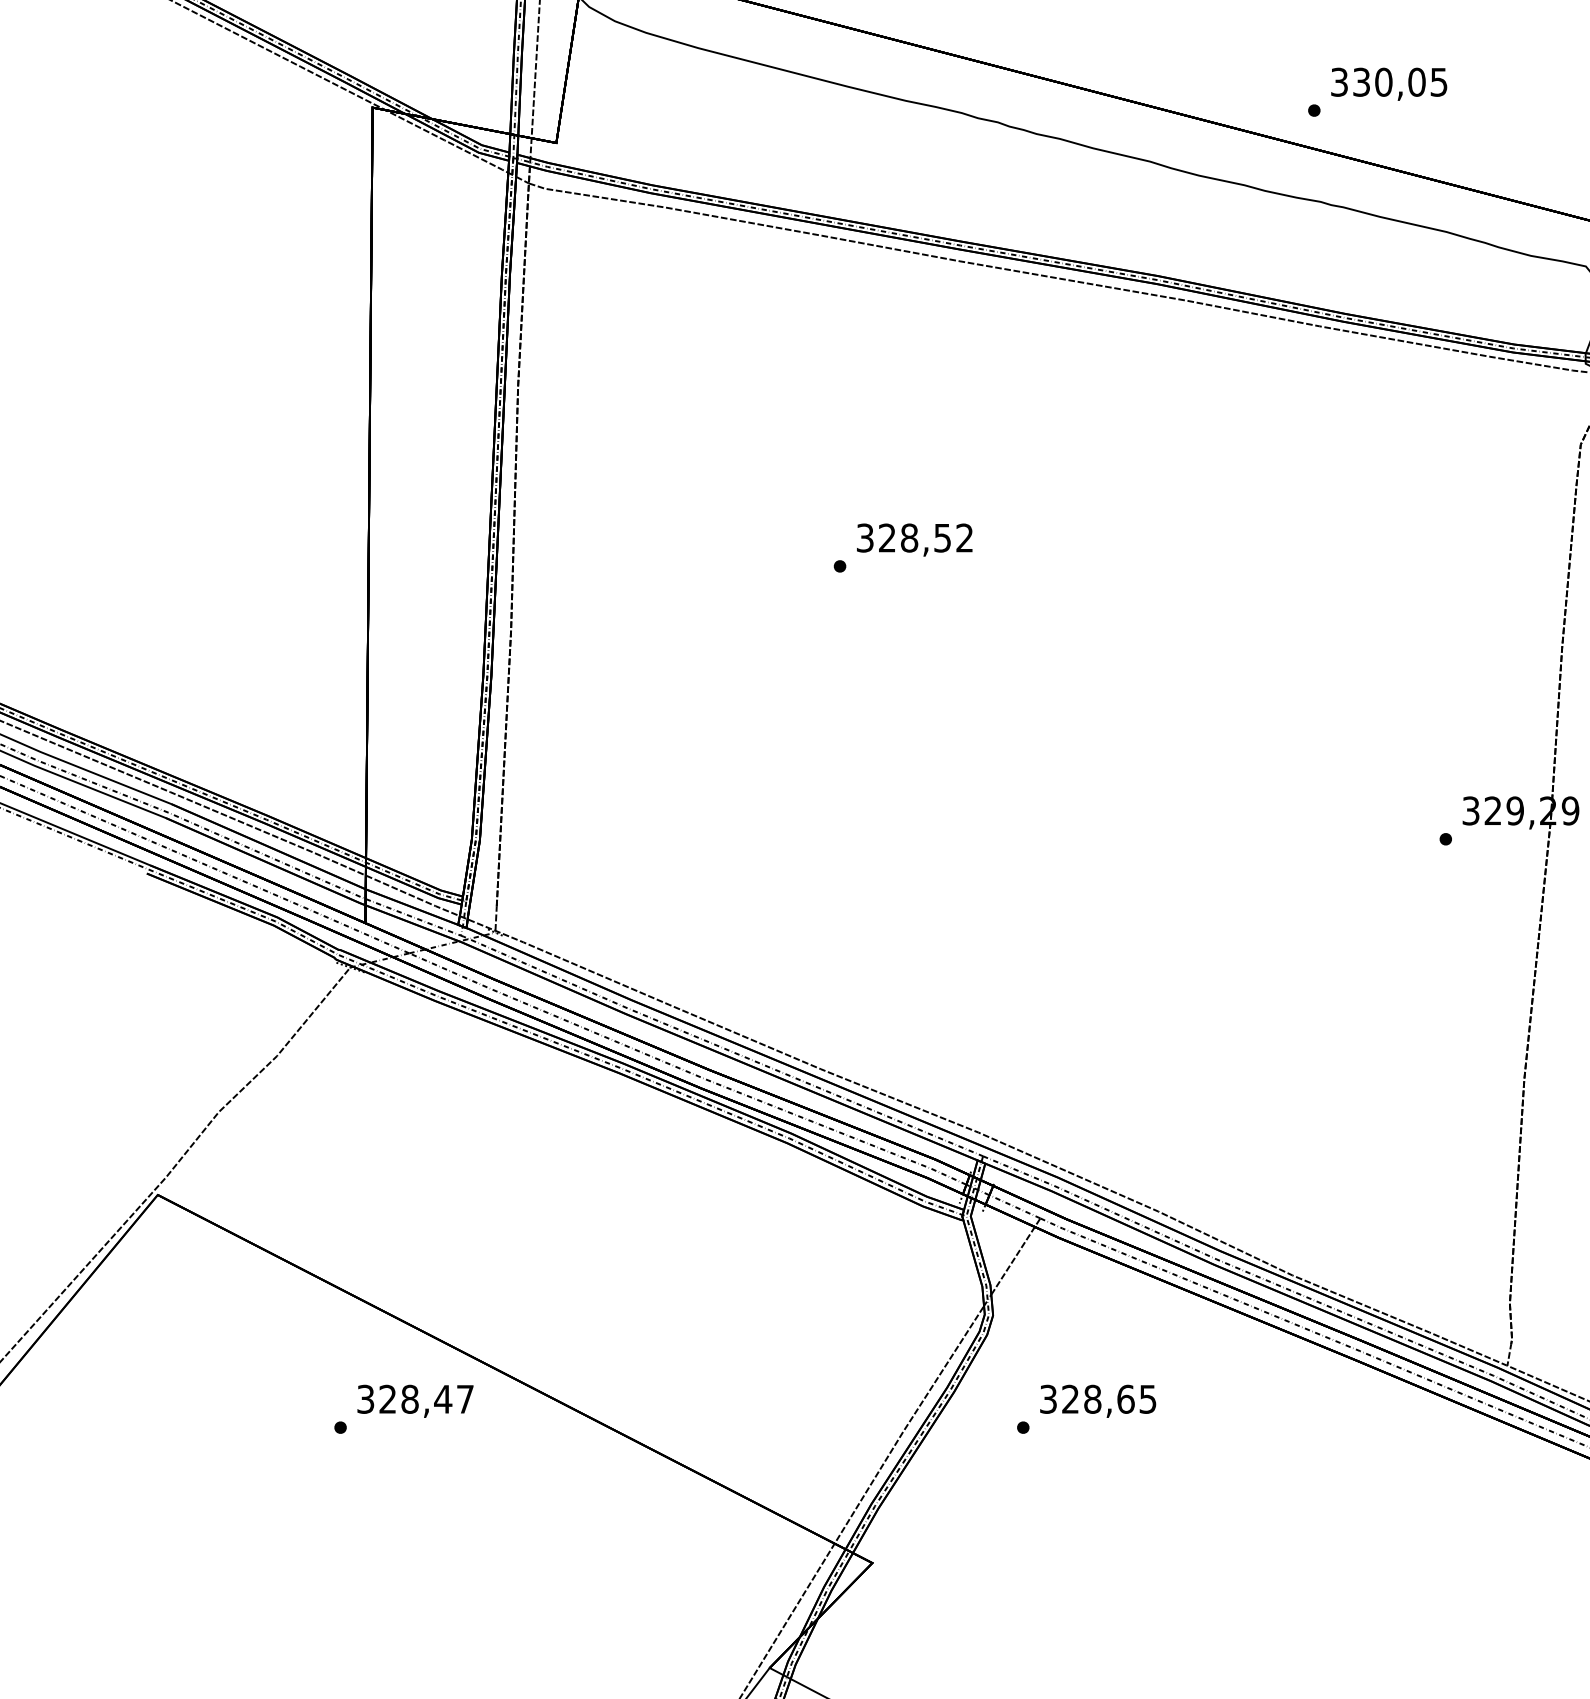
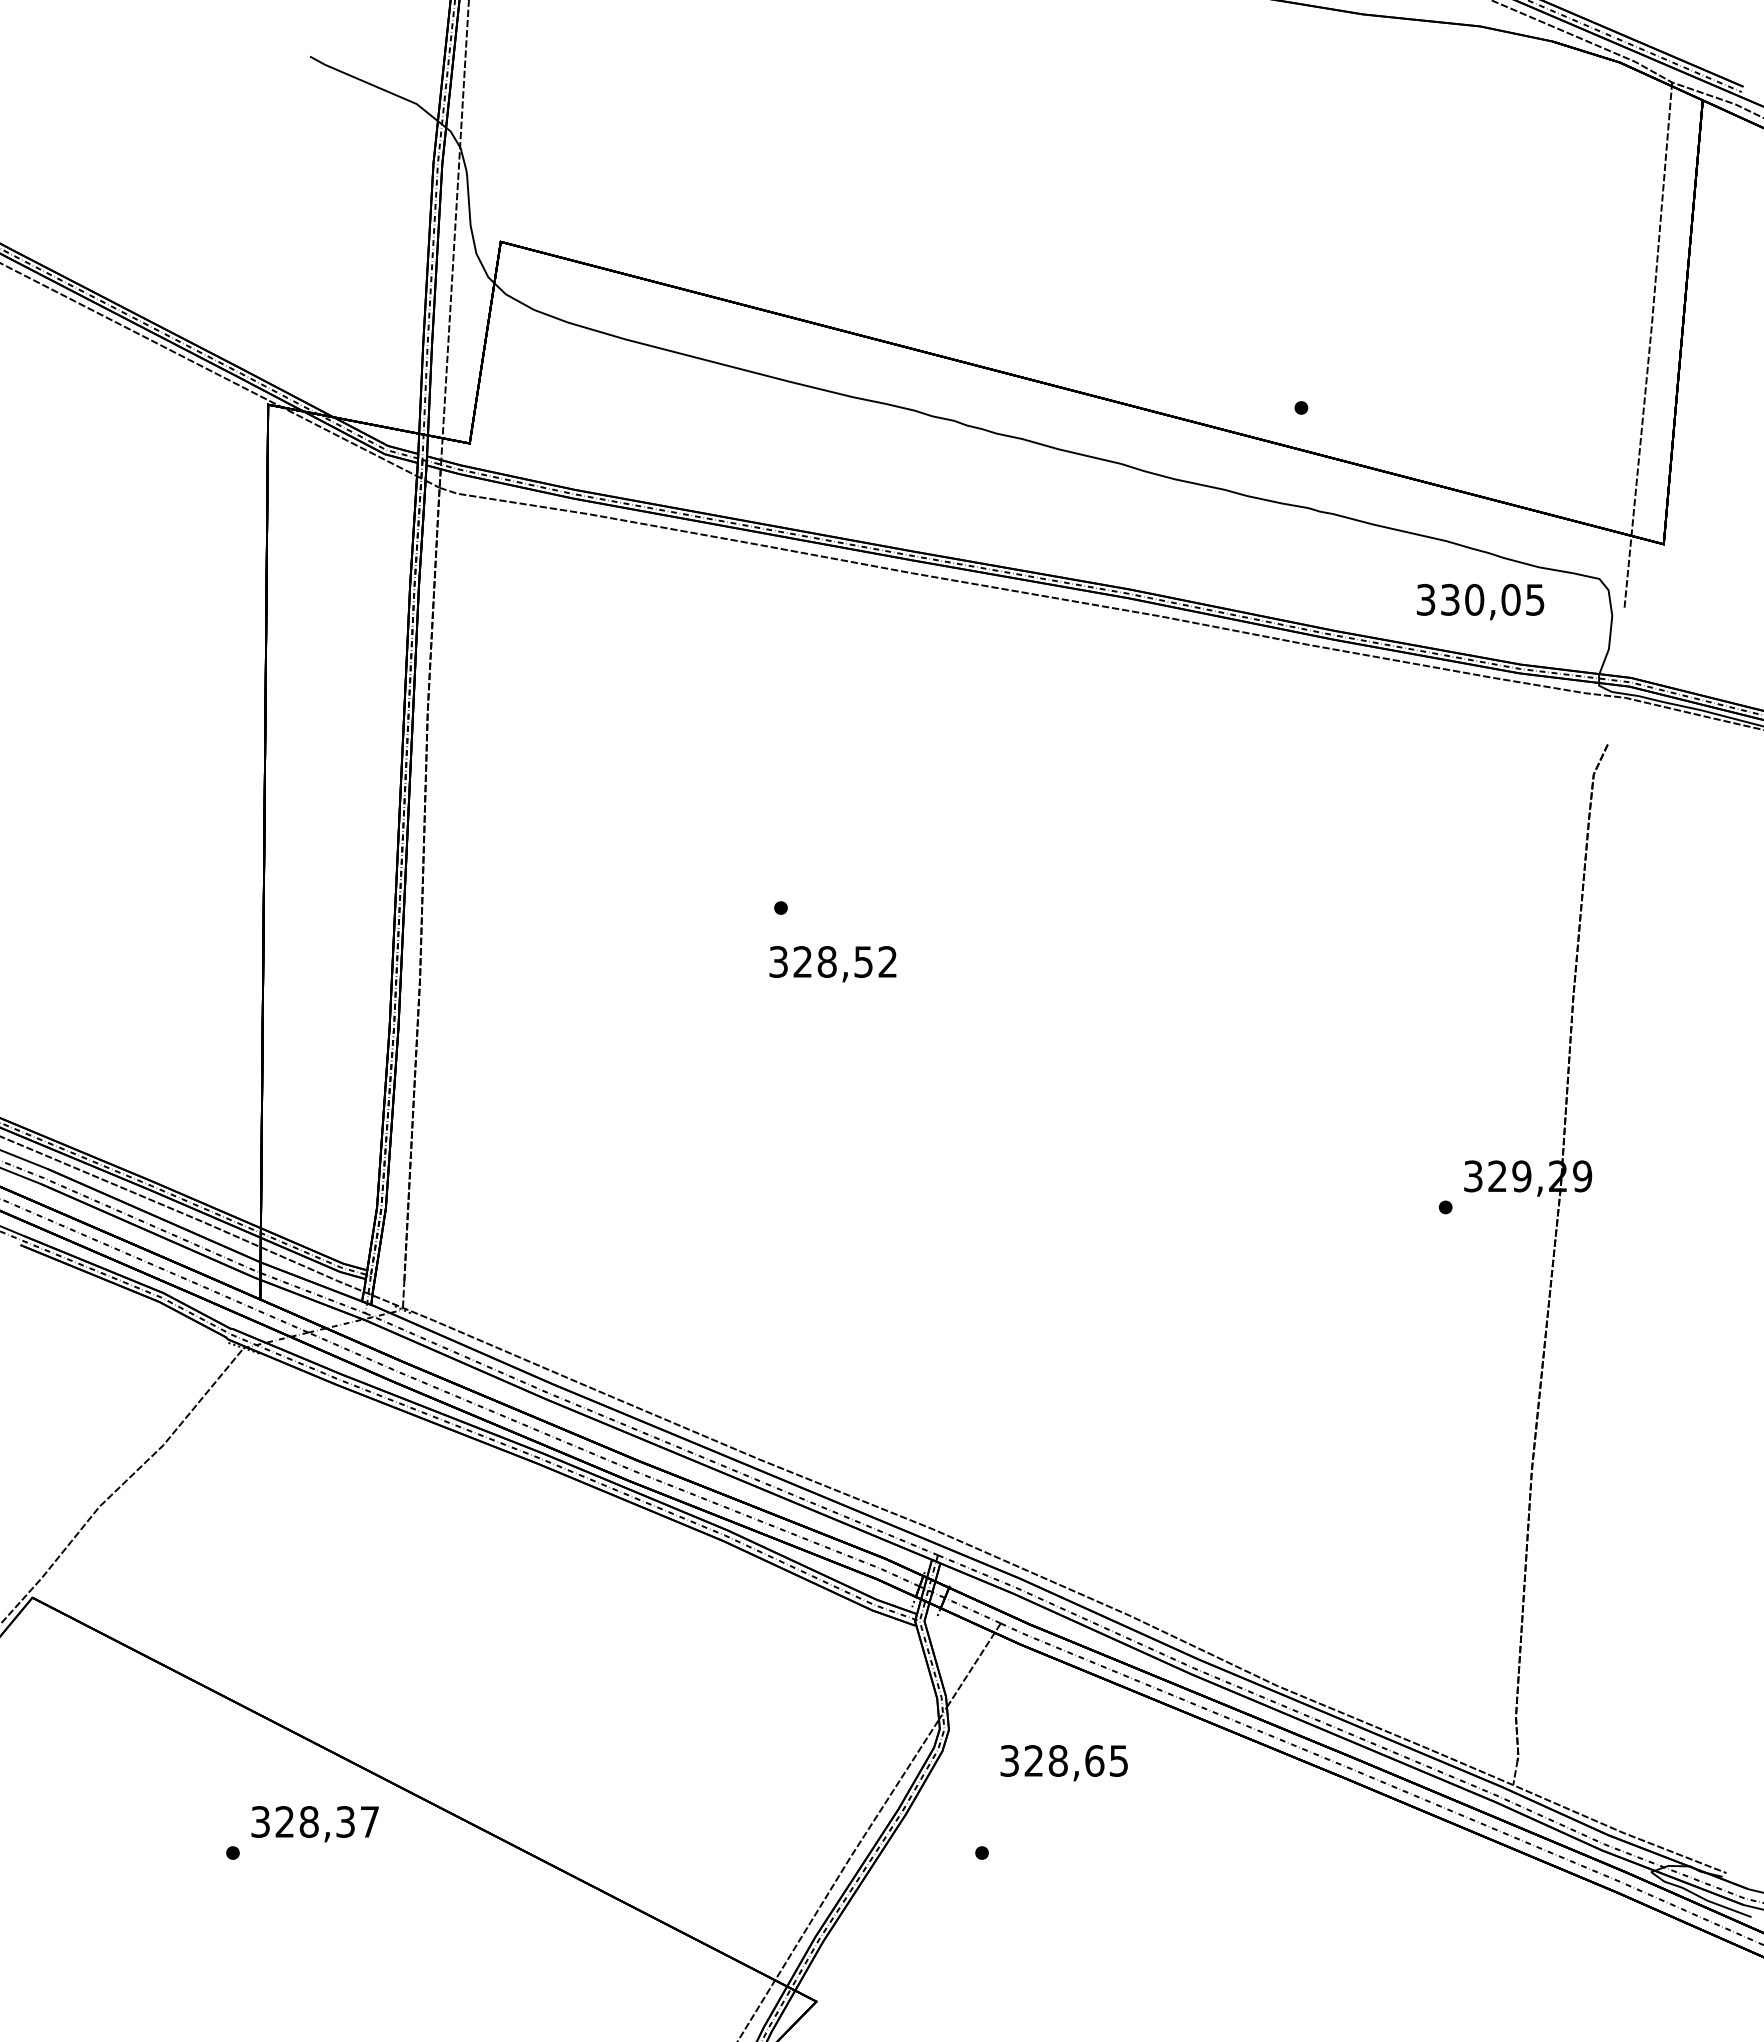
text: (1389, 84) -> (1480, 602), moved
text: (914, 540) -> (832, 964), moved
text: (443, 1398) -> (345, 1821), 328,47 -> 328,37
text: (1097, 1401) -> (1063, 1763), moved

